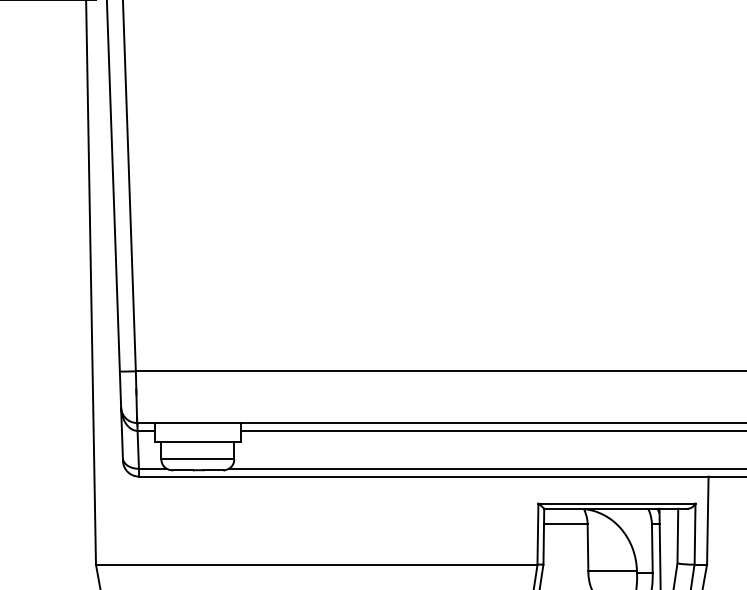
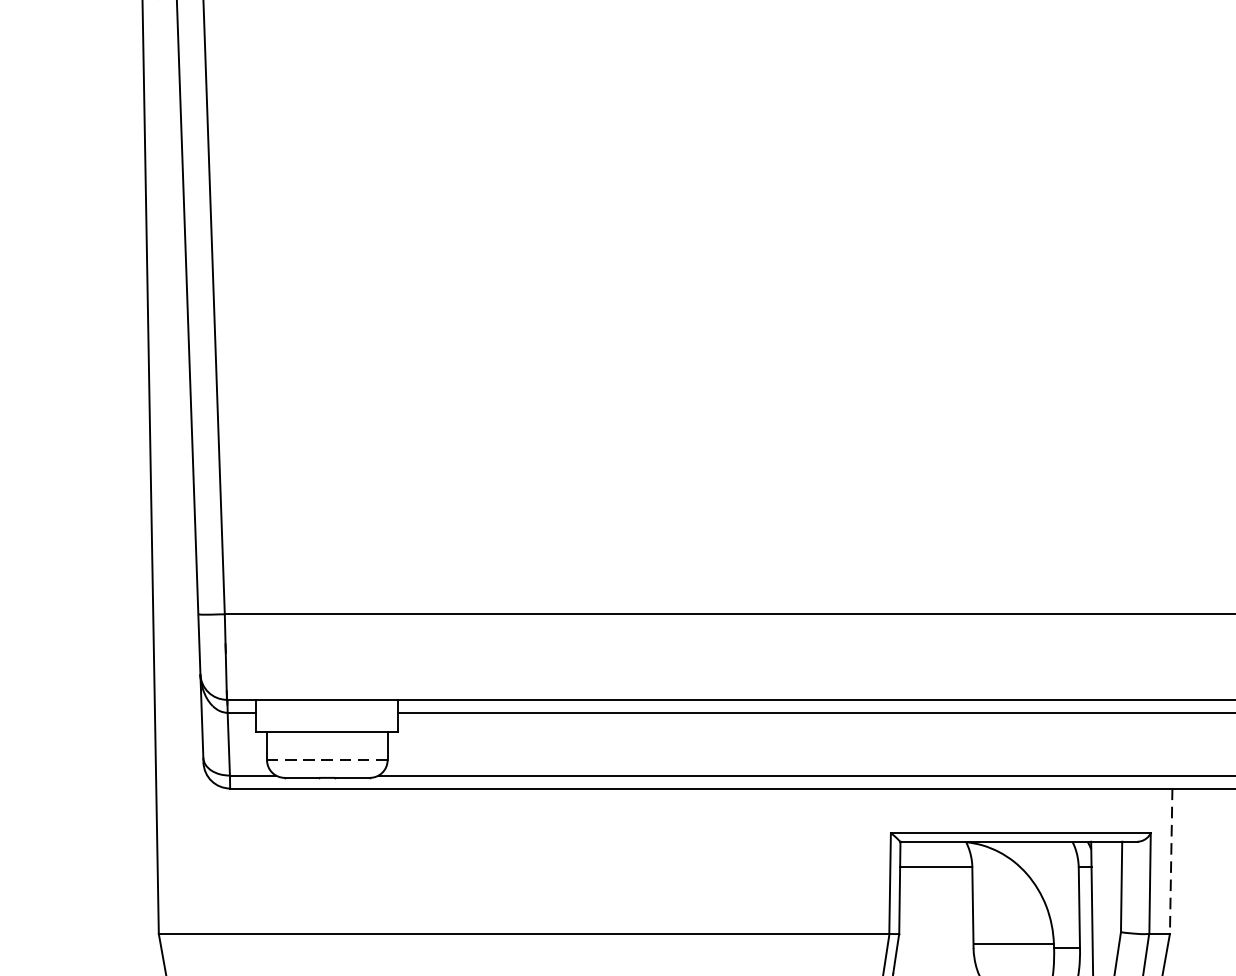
line: (197, 459) -> (326, 760), solid -> dashed
line: (707, 520) -> (1170, 861), solid -> dashed

